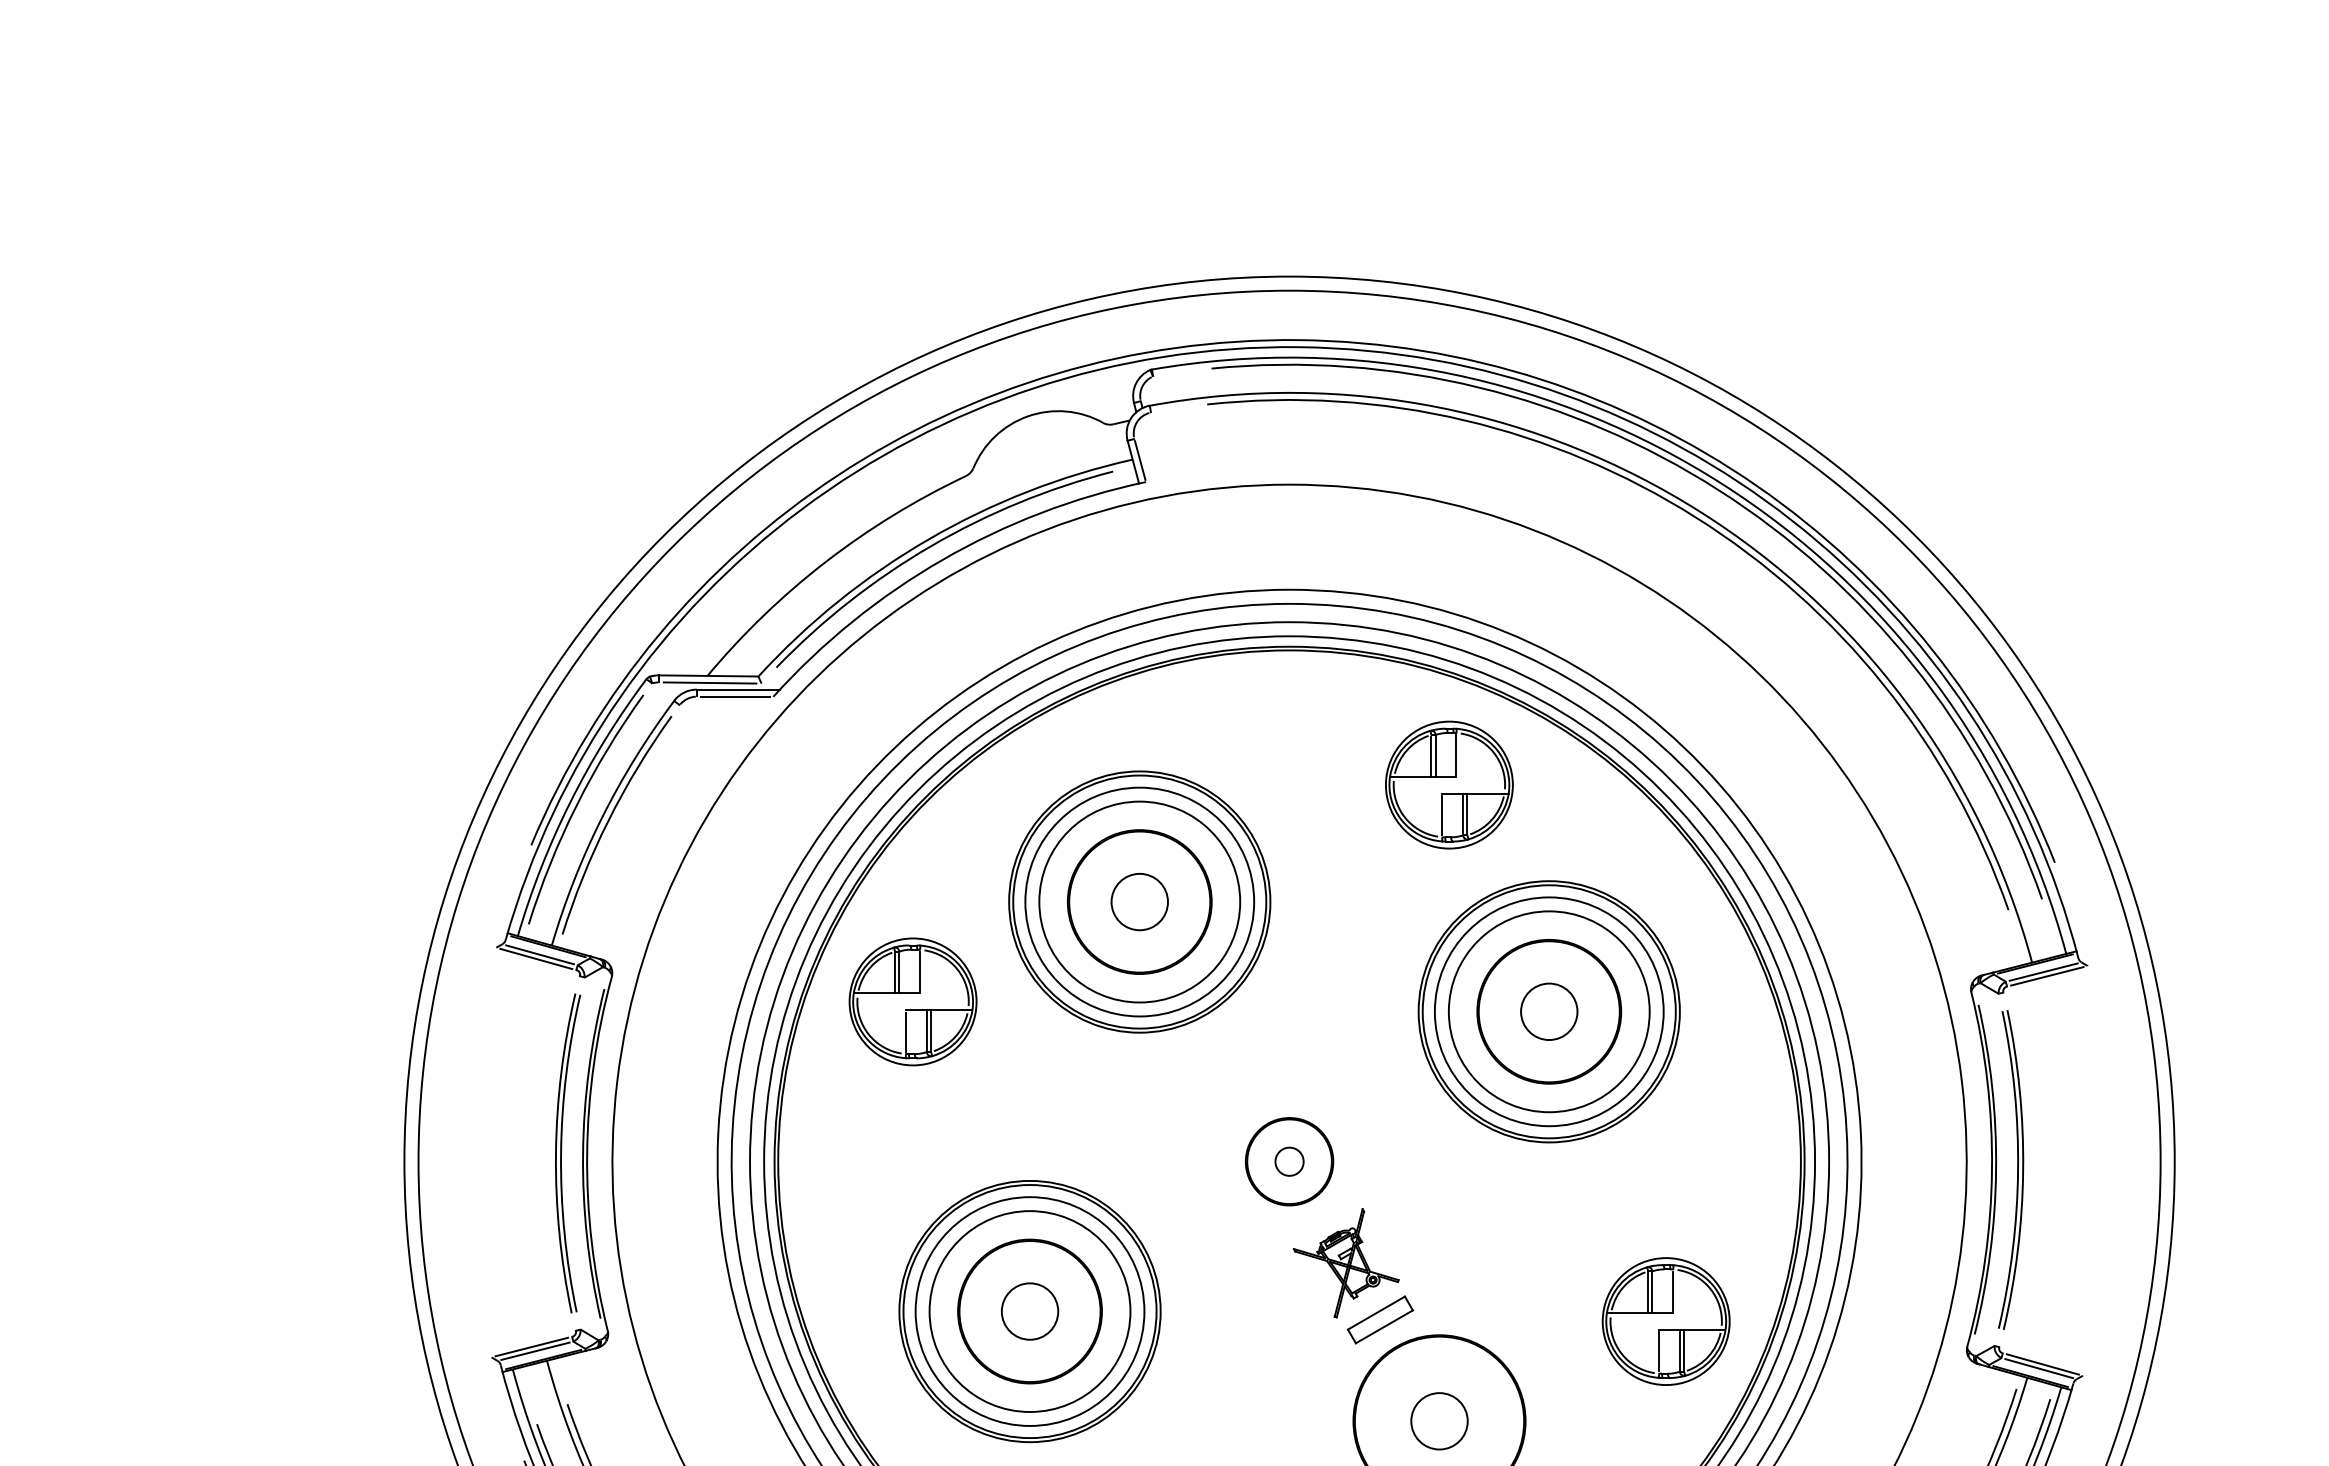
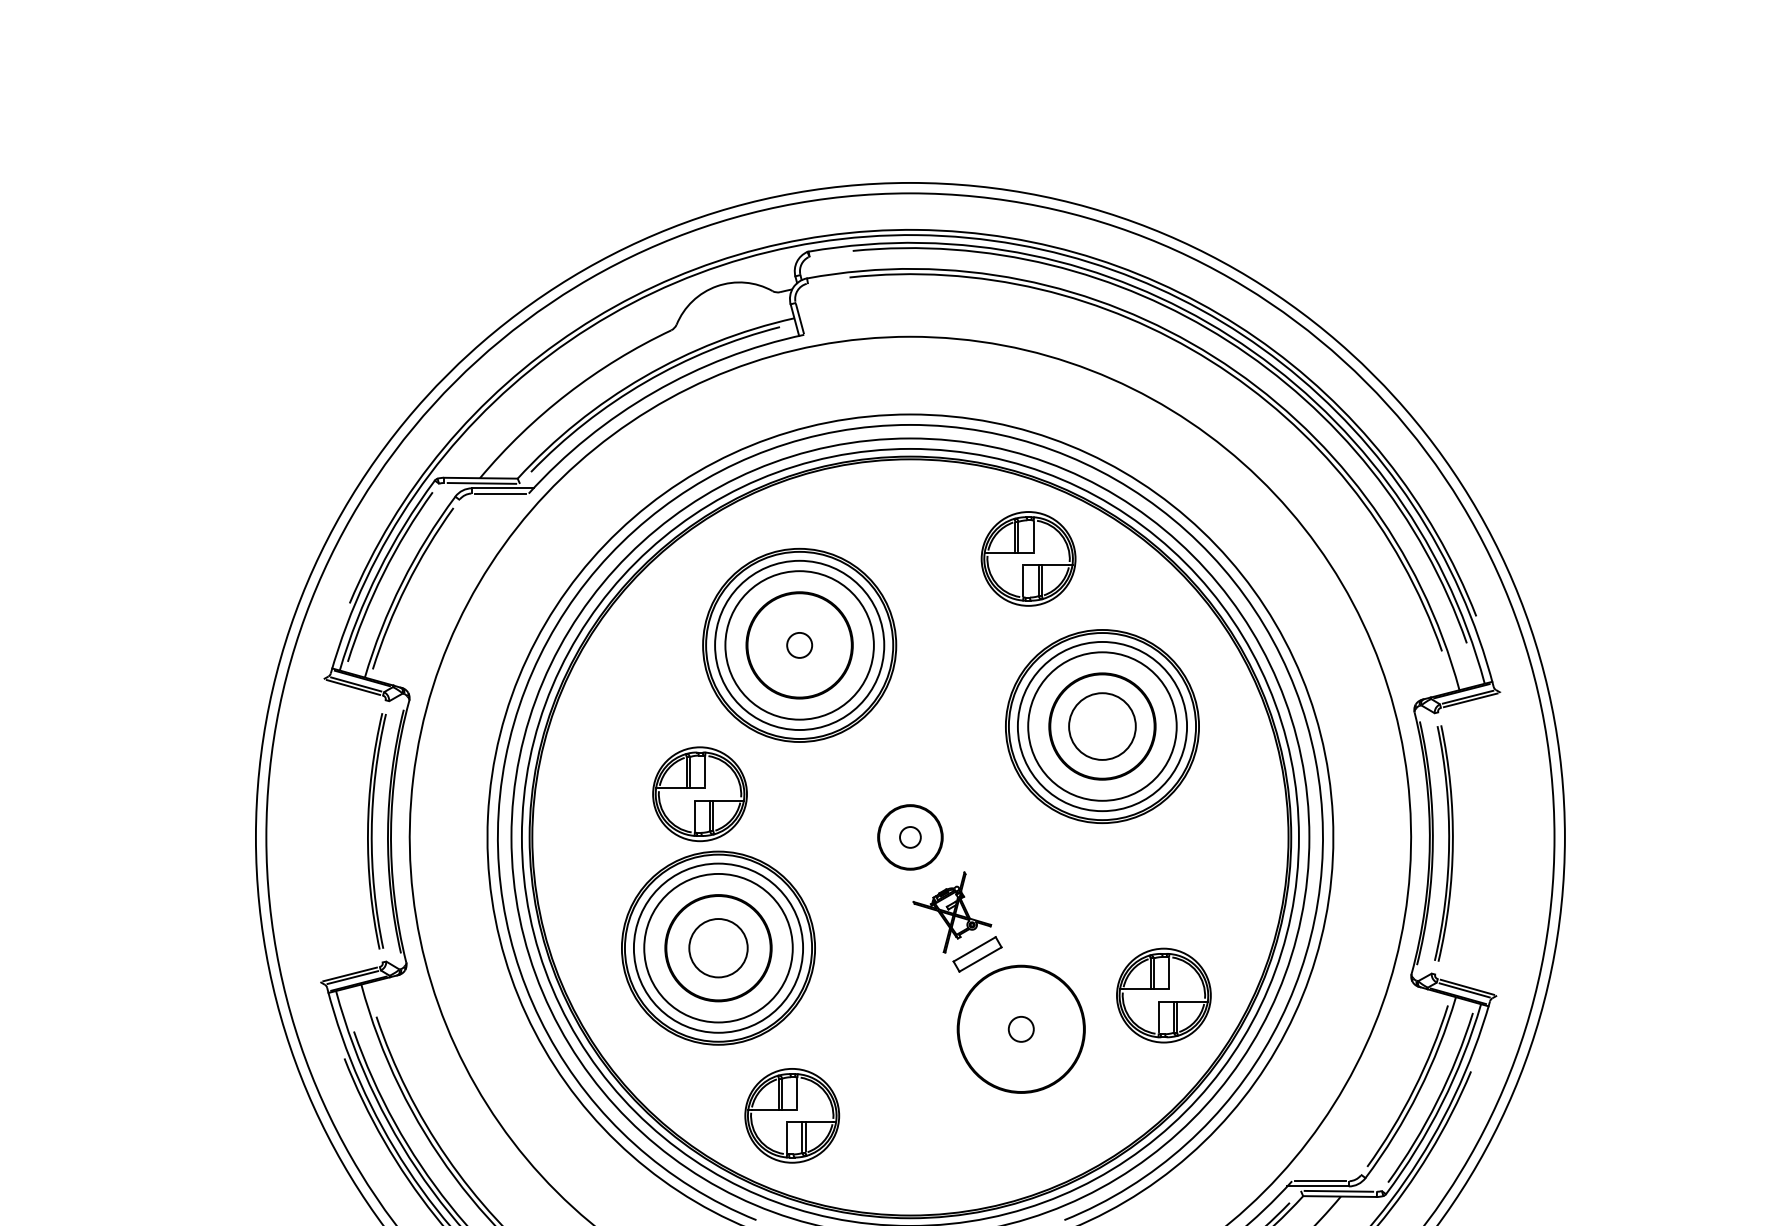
circle: (1139, 902) -> (799, 645), size x0.6
part: (912, 1002) -> (699, 794), moved
circle: (1549, 1011) -> (1102, 726), size x1.6
circle: (1030, 1311) -> (718, 948), size x1.4
part: (1665, 1321) -> (1163, 995), moved
circle: (1439, 1421) -> (1021, 1029), size x0.6

